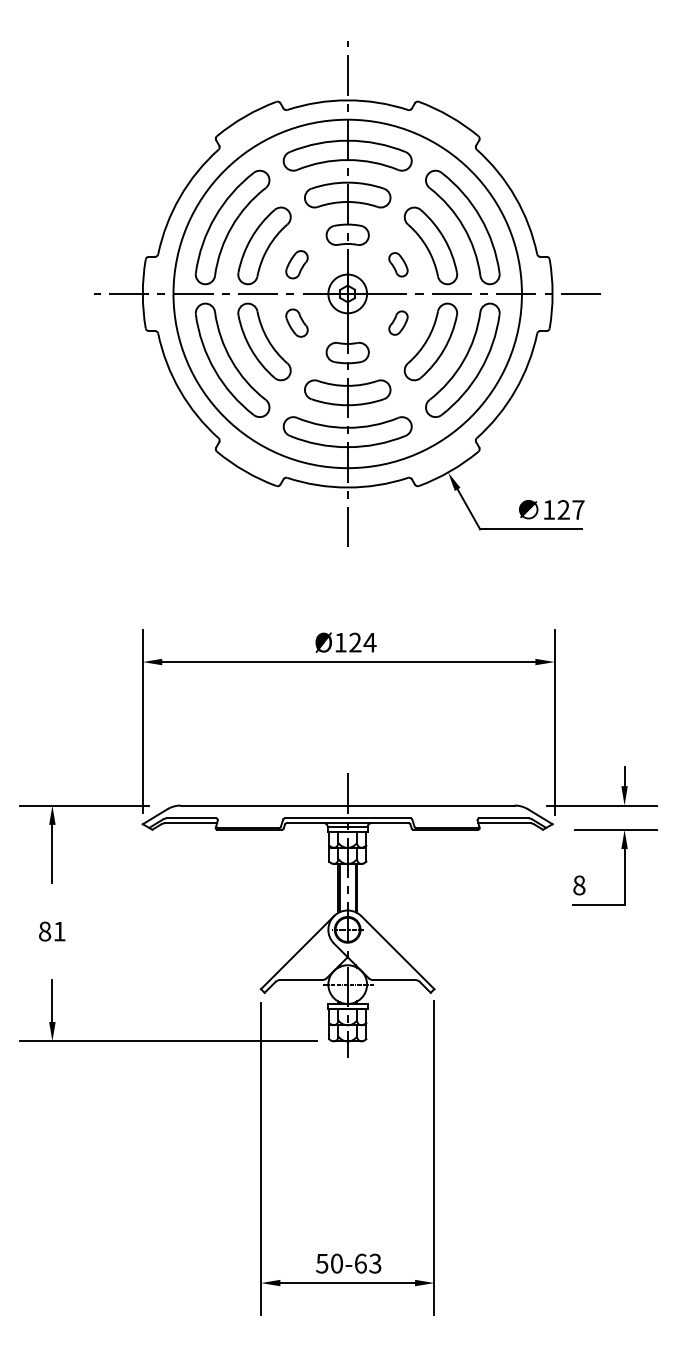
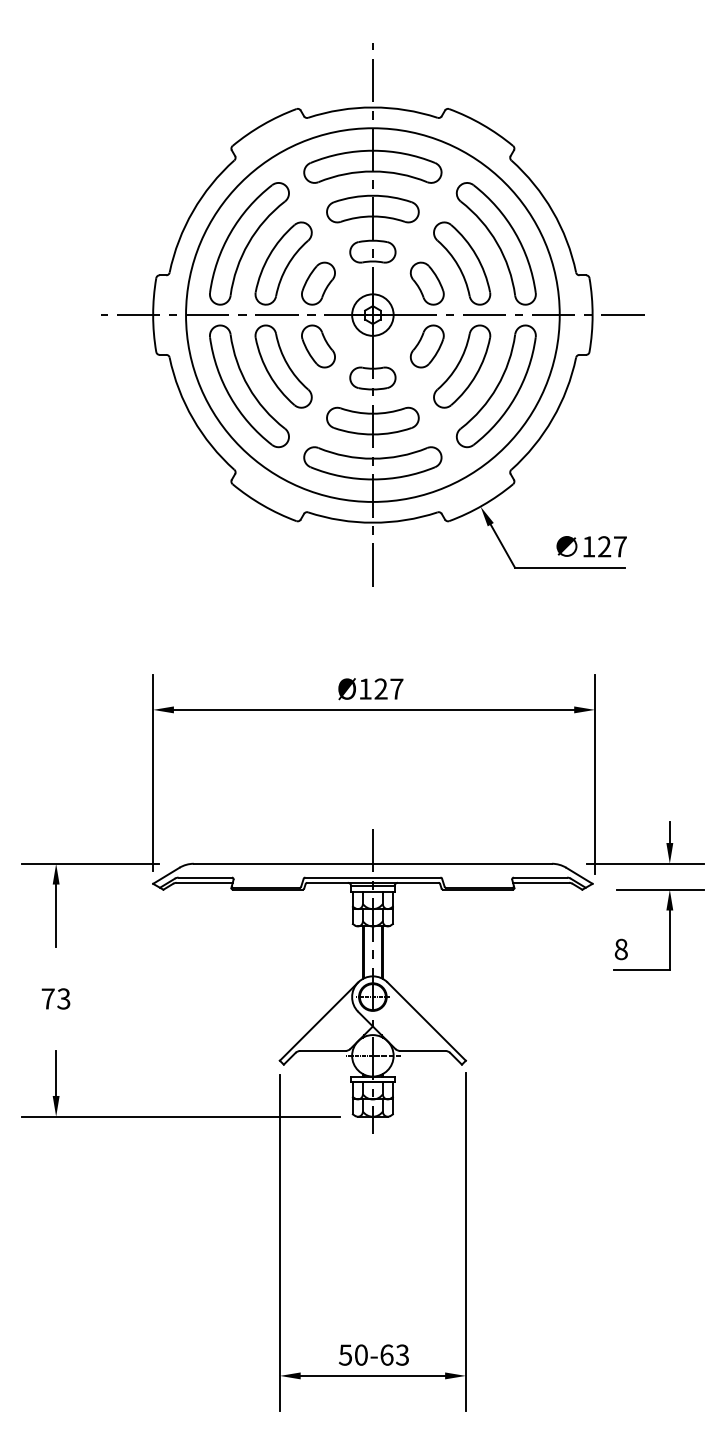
part: (296, 264) -> (317, 283), size x1.43
part: (398, 264) -> (427, 283), size x1.67
part: (296, 322) -> (317, 345), size x1.43
part: (398, 322) -> (427, 345), size x1.67
text: (369, 642) -> (396, 688), Ø124 -> Ø127
text: (52, 931) -> (56, 998), 81 -> 73

